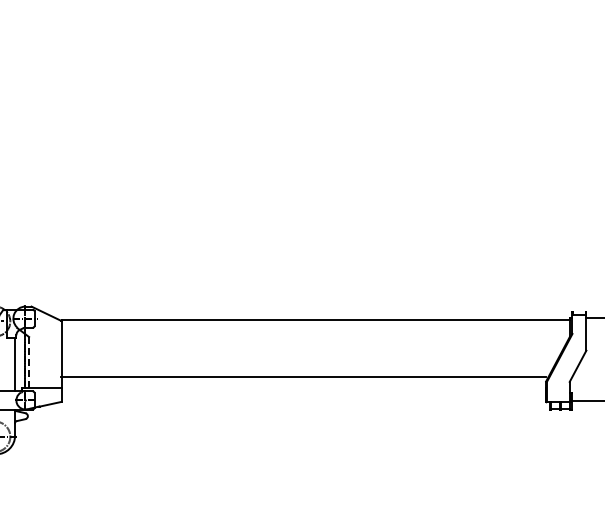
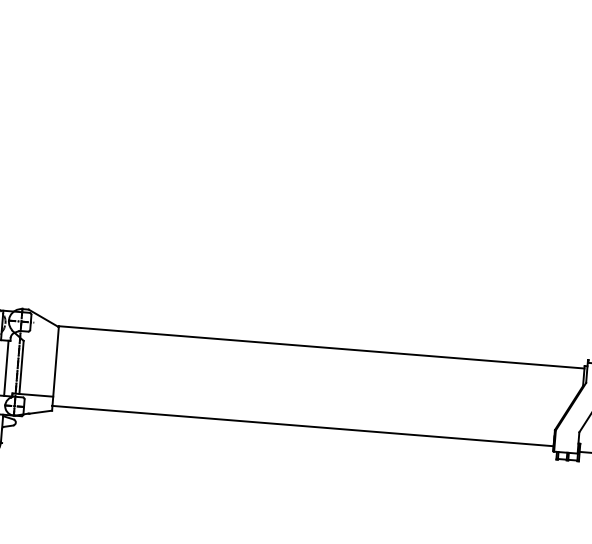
line: (29, 362) -> (21, 367), dashed -> solid
line: (303, 377) -> (302, 426), moved

